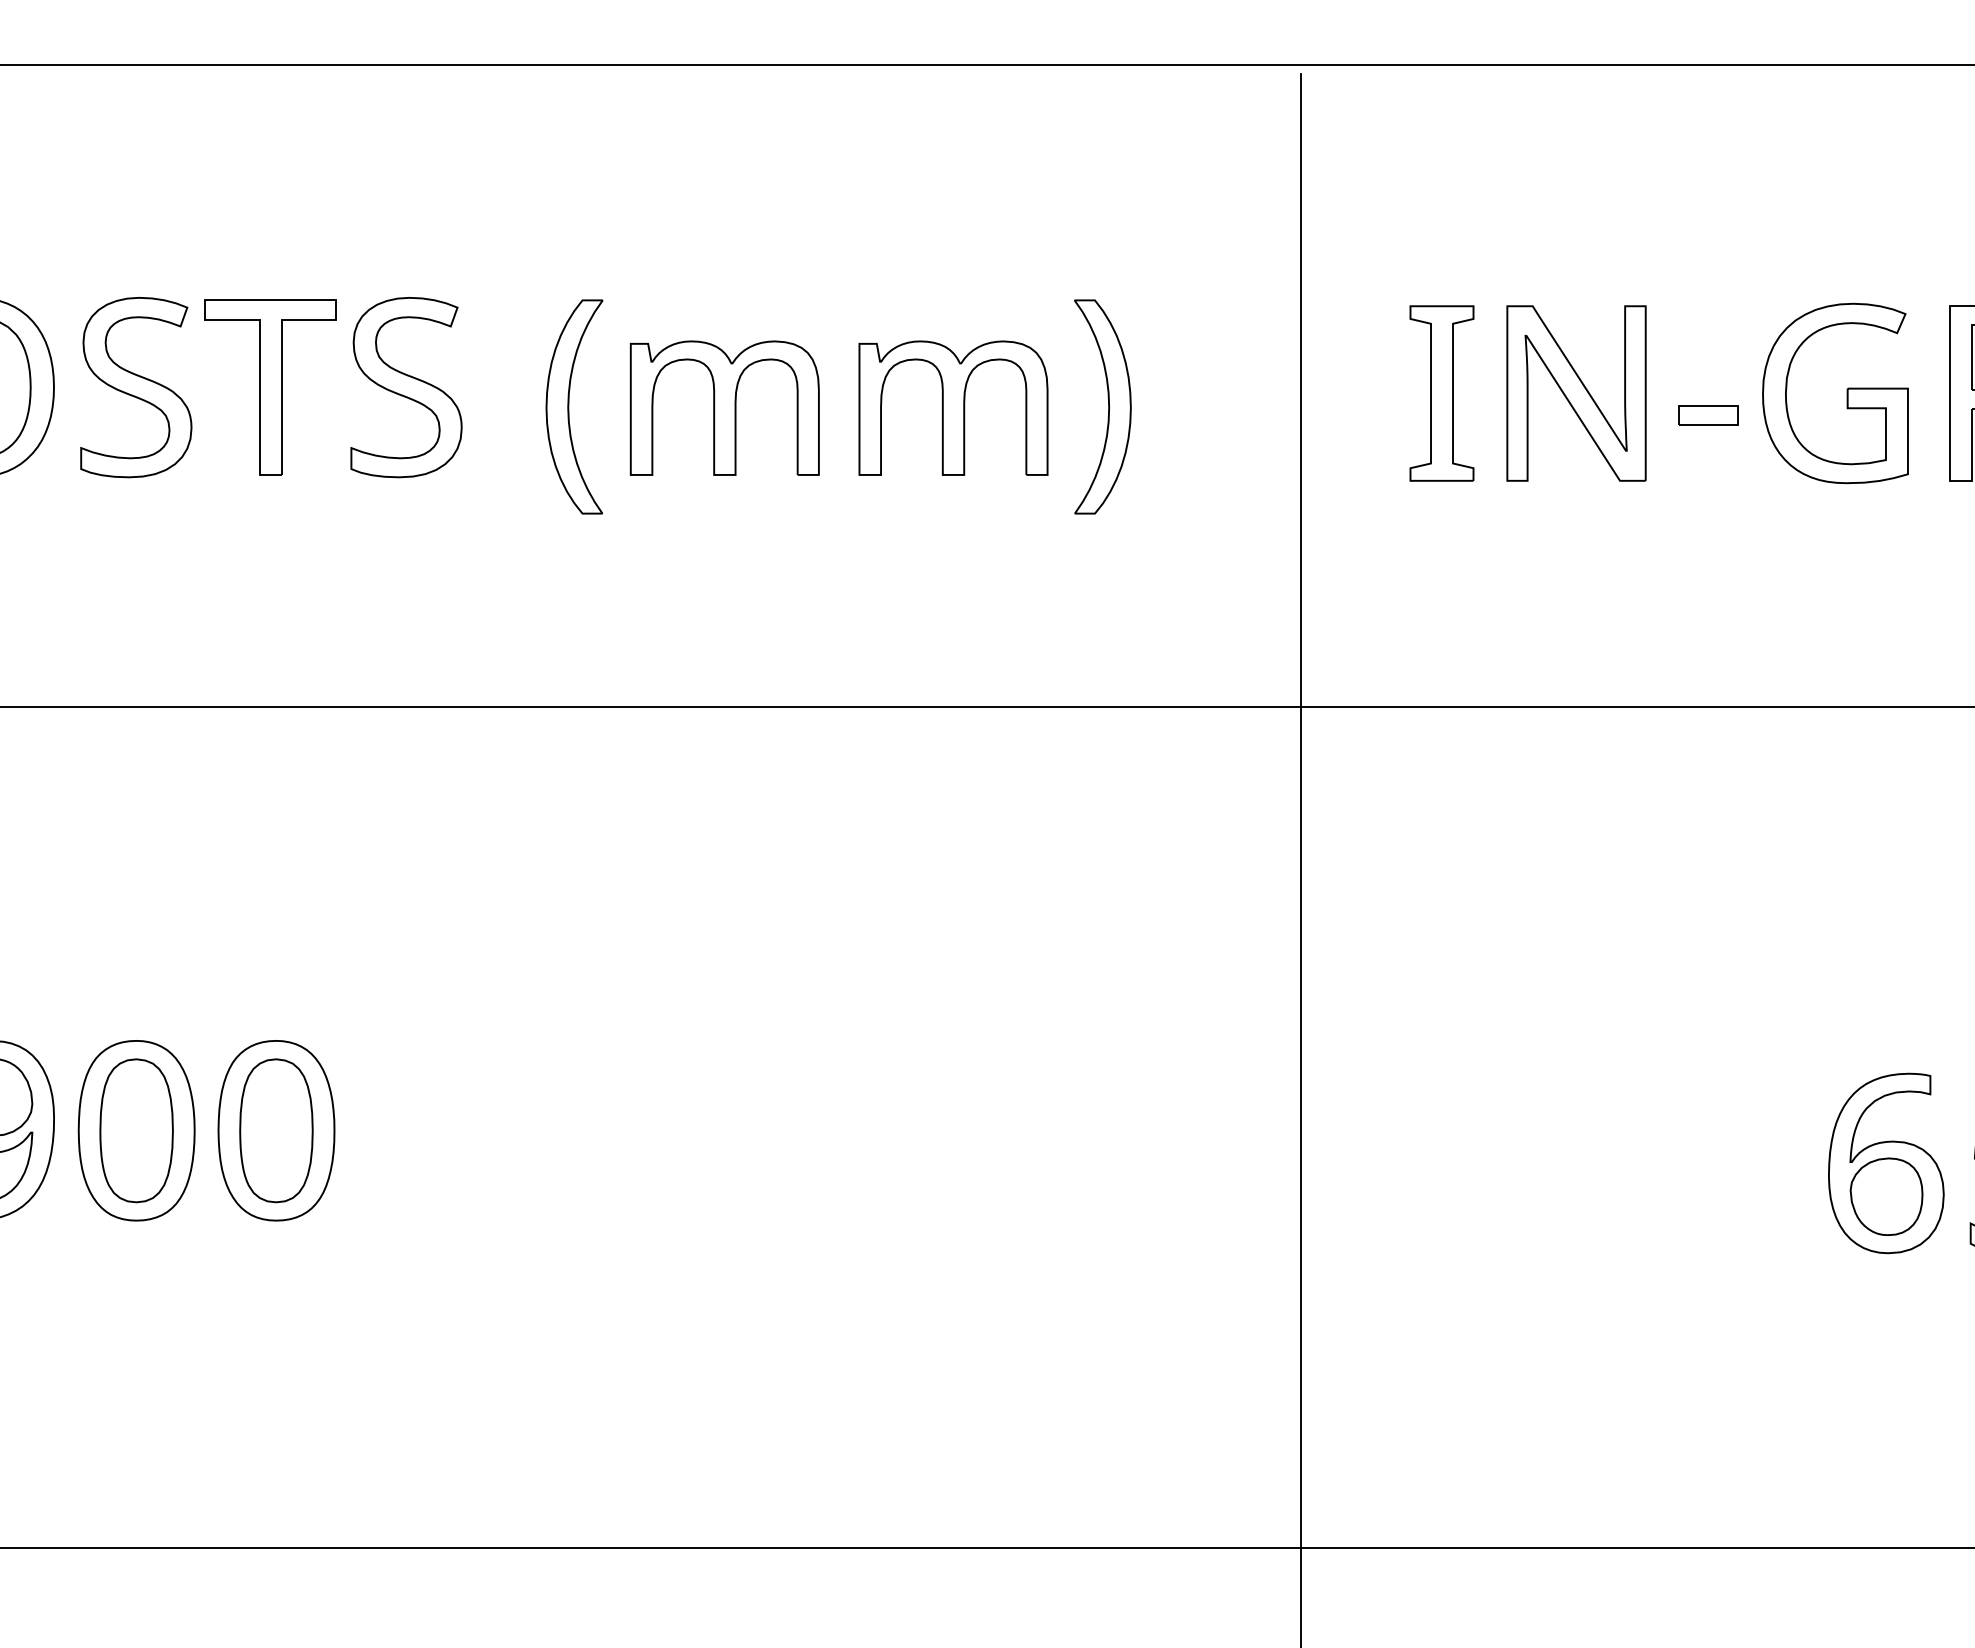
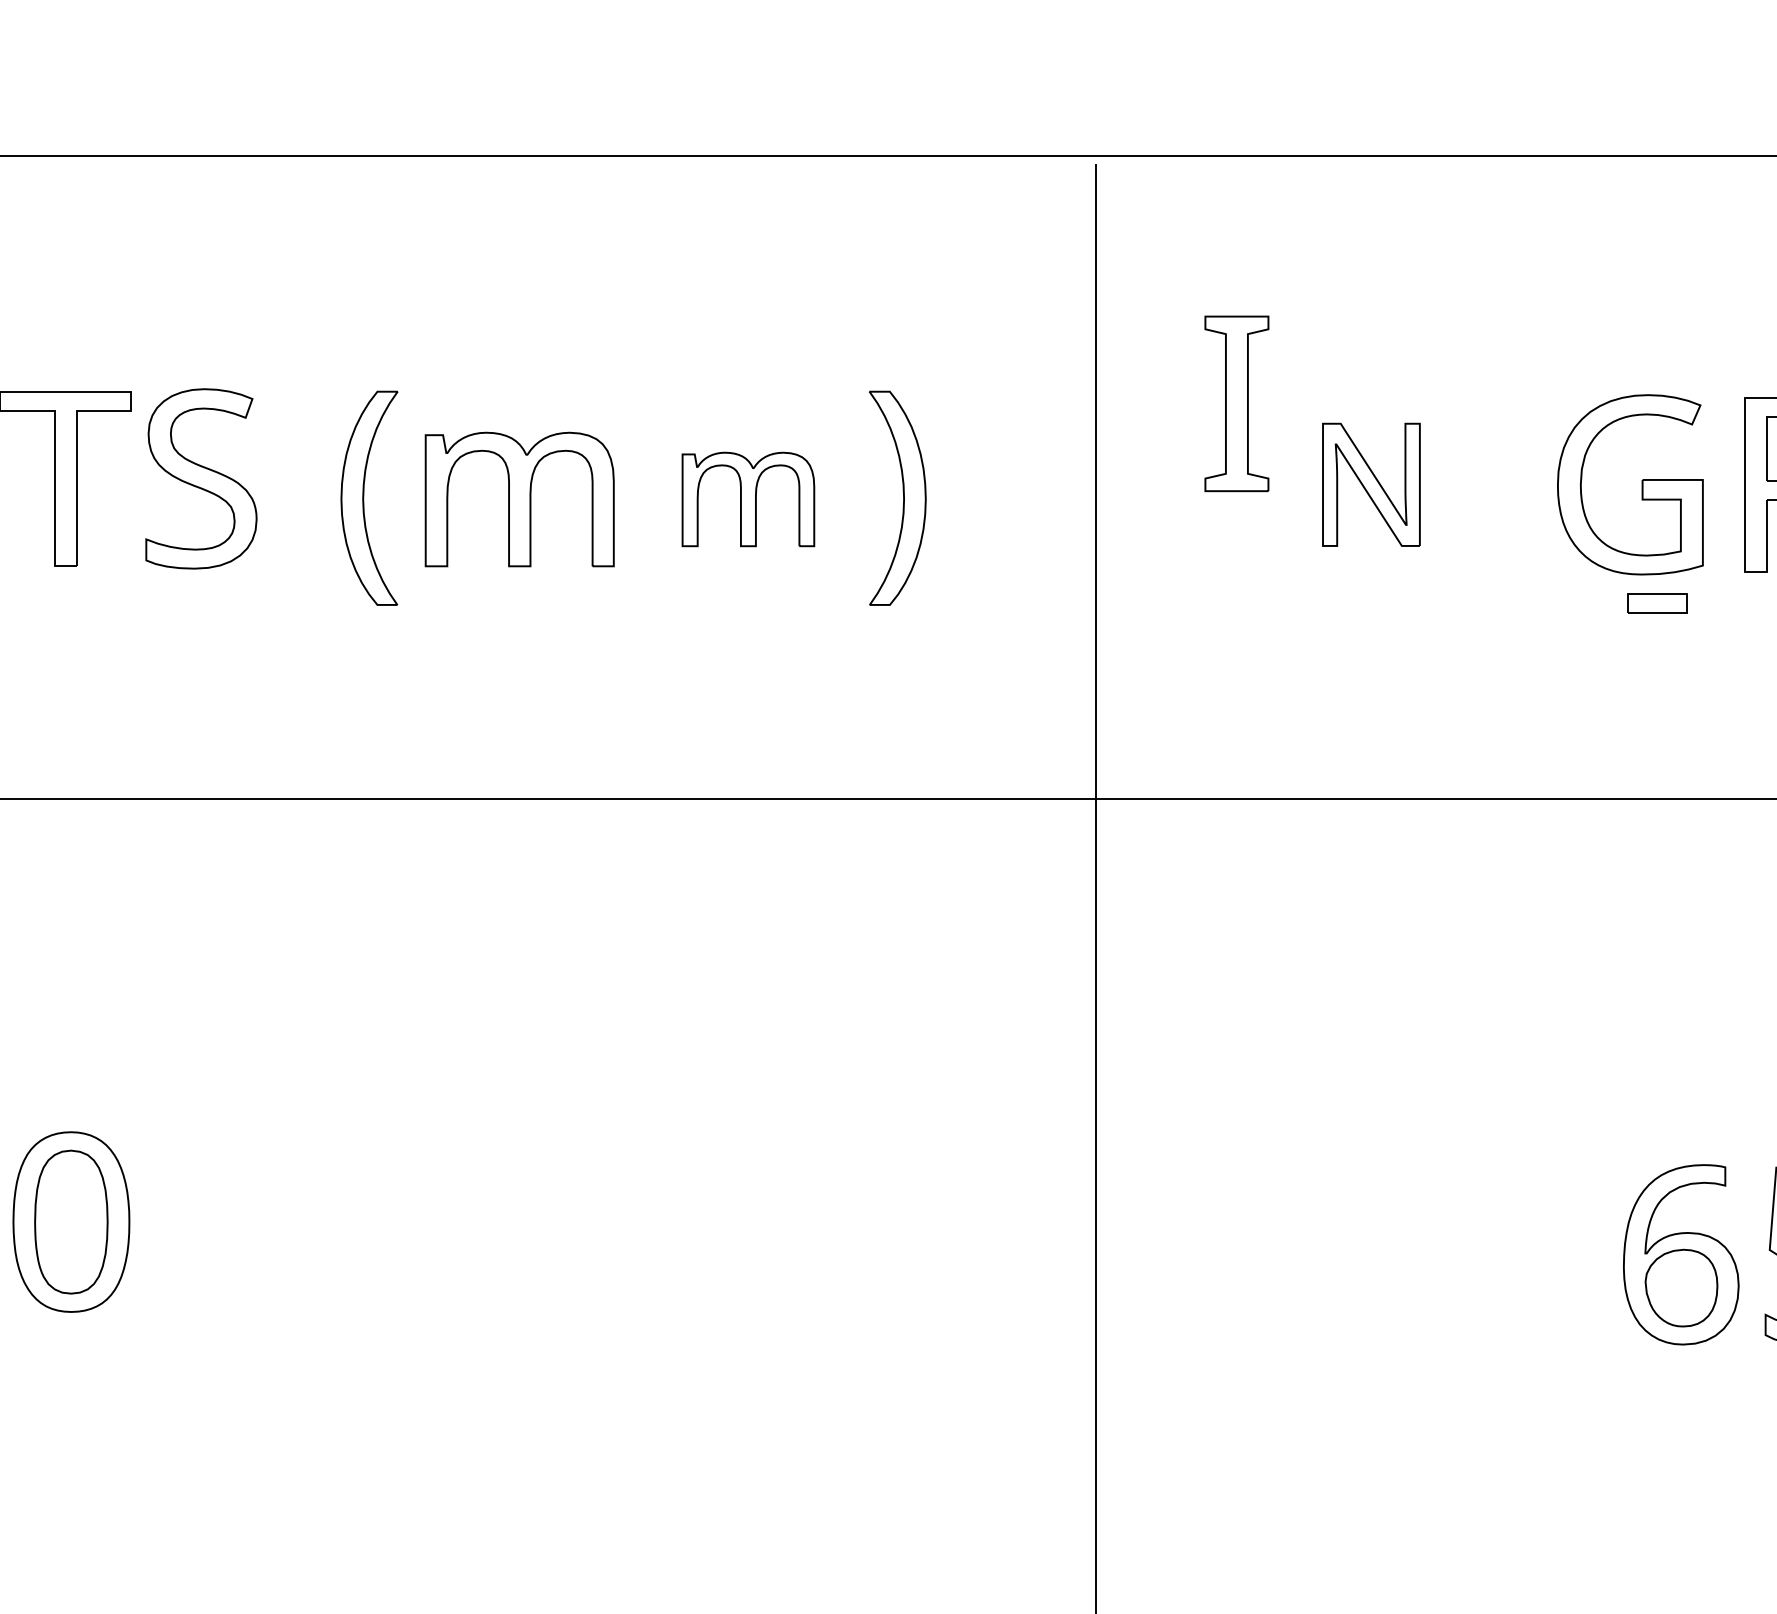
part: (1441, 393) -> (1236, 403), moved
part: (1576, 393) -> (1371, 484), size x0.7
part: (953, 407) -> (748, 498), size x0.7
part: (1708, 415) -> (1657, 603), moved

